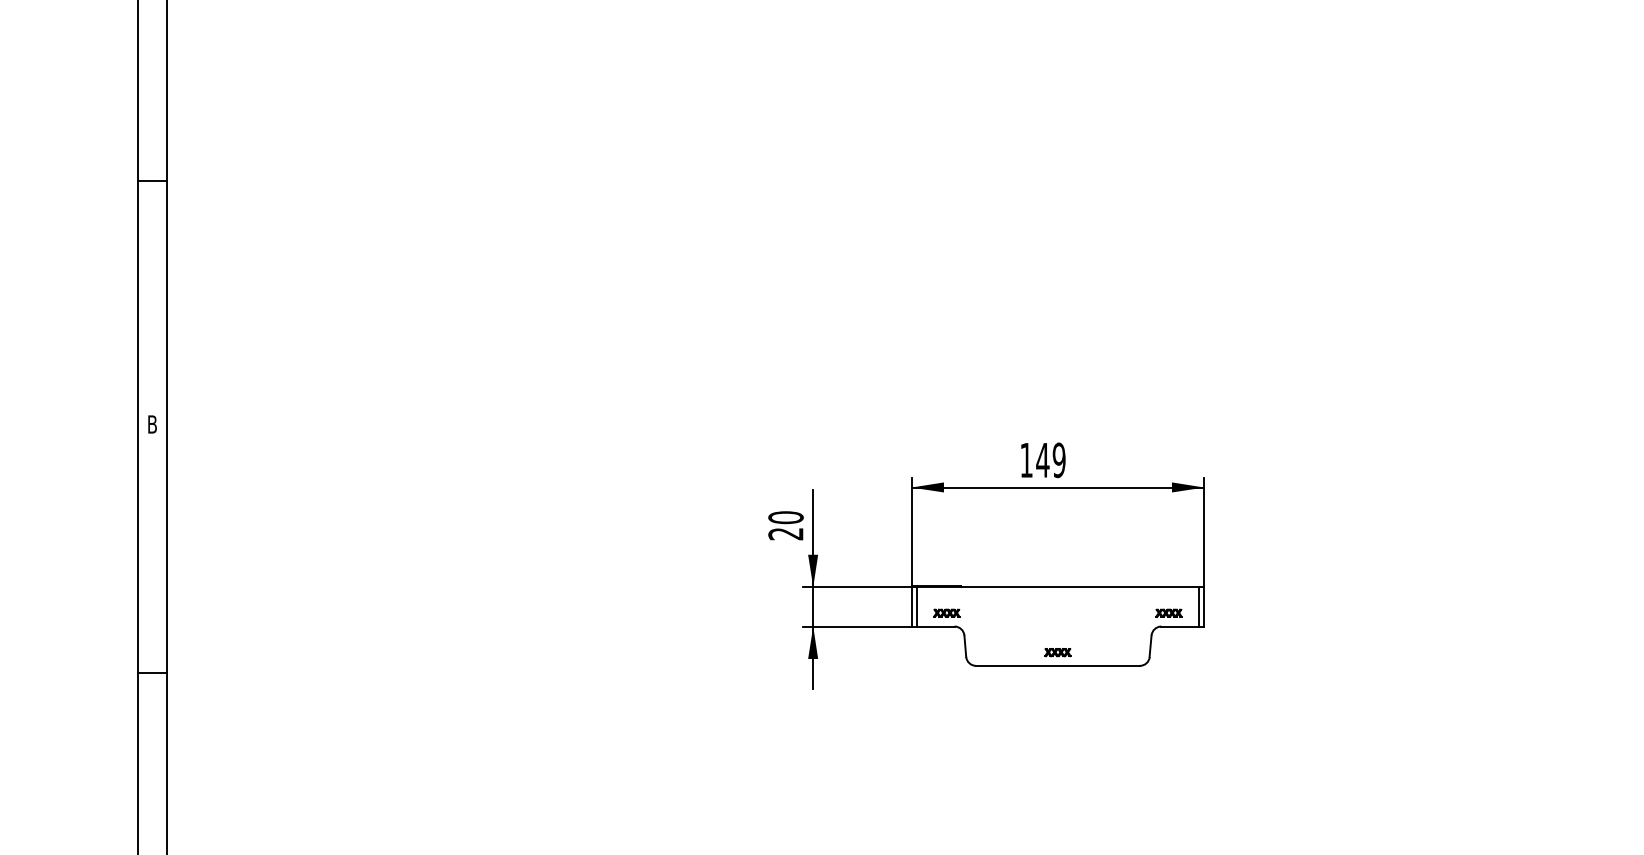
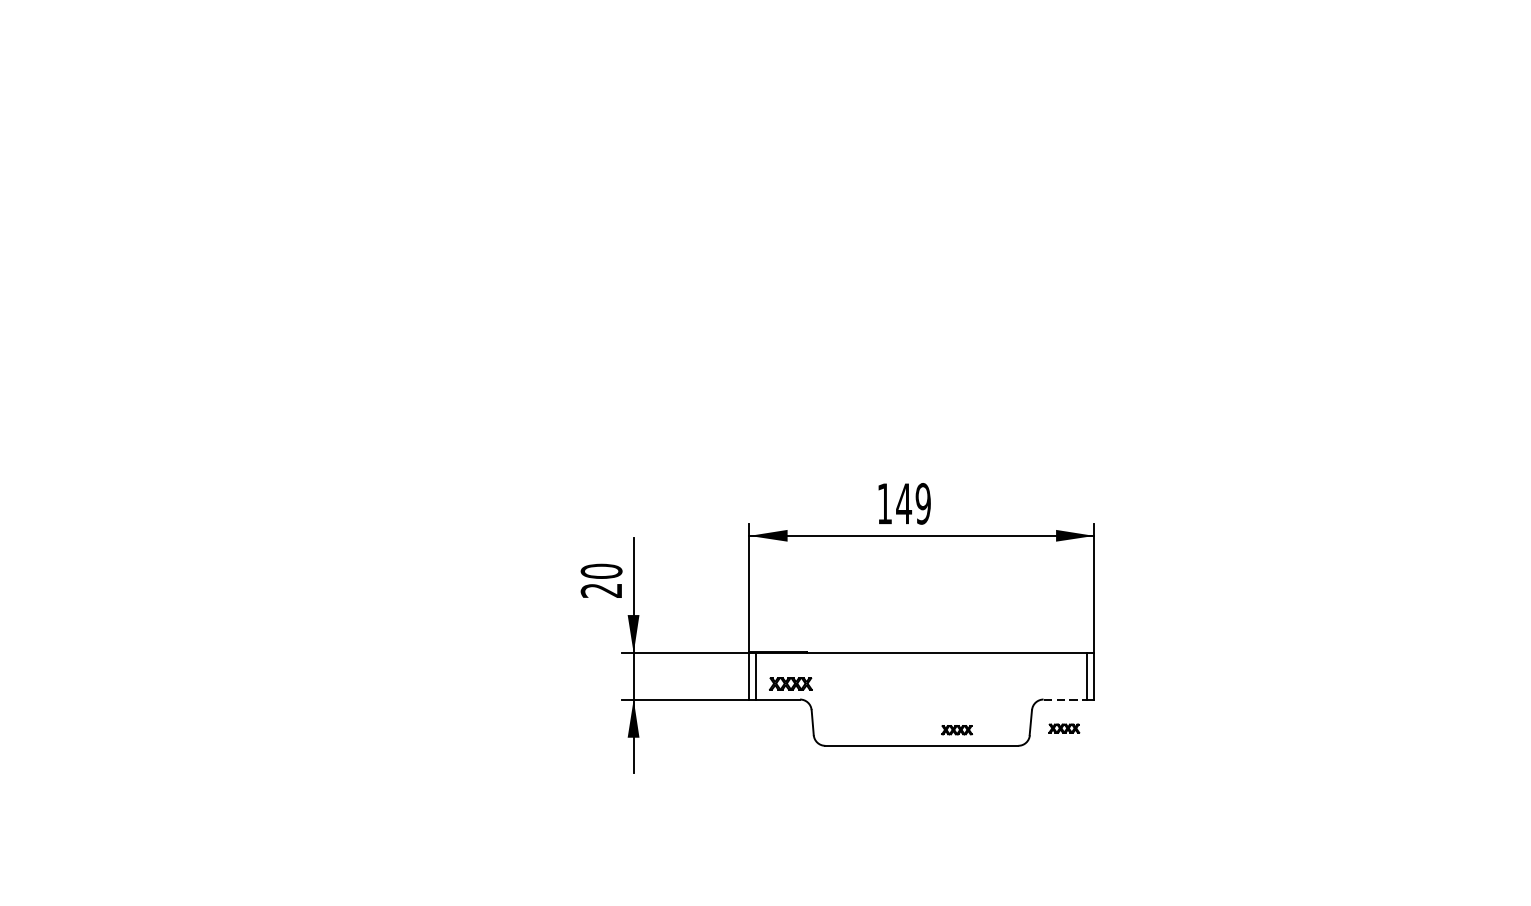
part: (946, 612) -> (790, 683), size x1.4
part: (1168, 612) -> (1063, 727), moved
line: (1179, 626) -> (1064, 699), solid -> dashed
part: (1057, 652) -> (956, 730), moved

